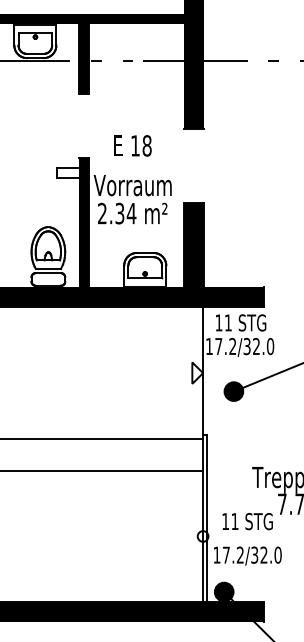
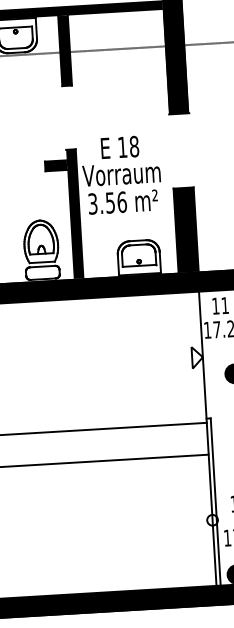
text: (132, 145) -> (119, 147), moved
fill: (67, 173) -> (55, 165), added
text: (117, 213) -> (107, 202), 2.34 -> 3.56

